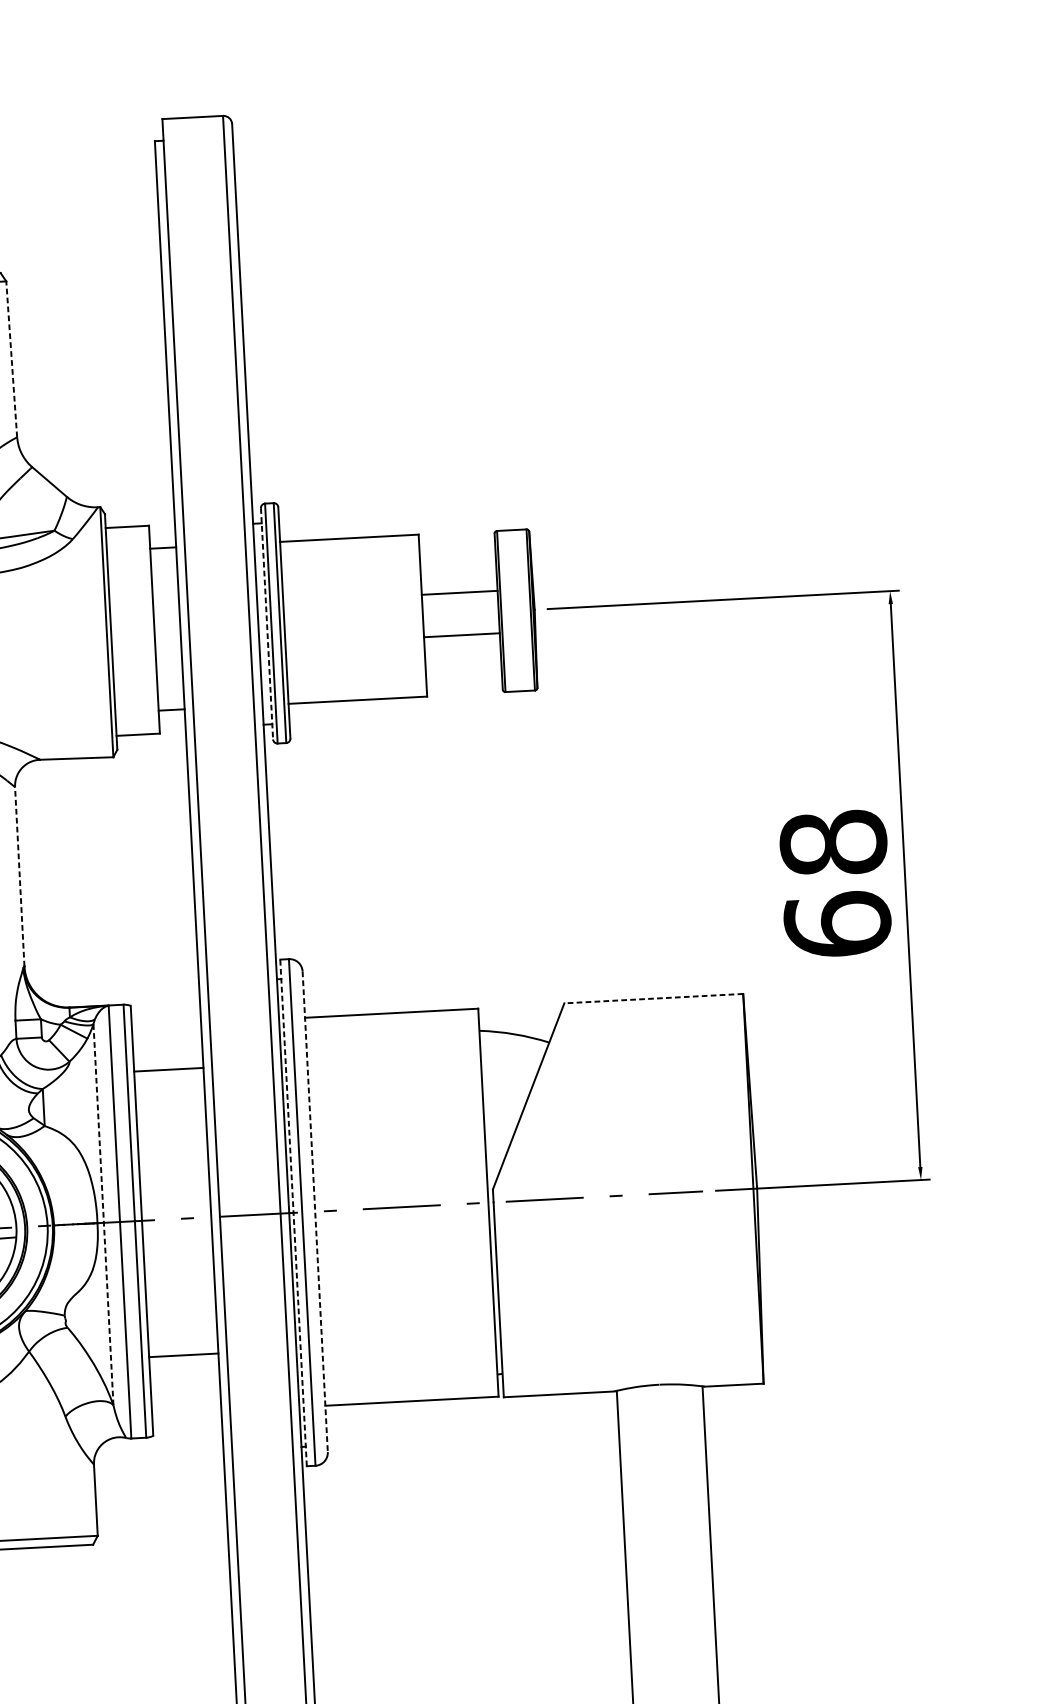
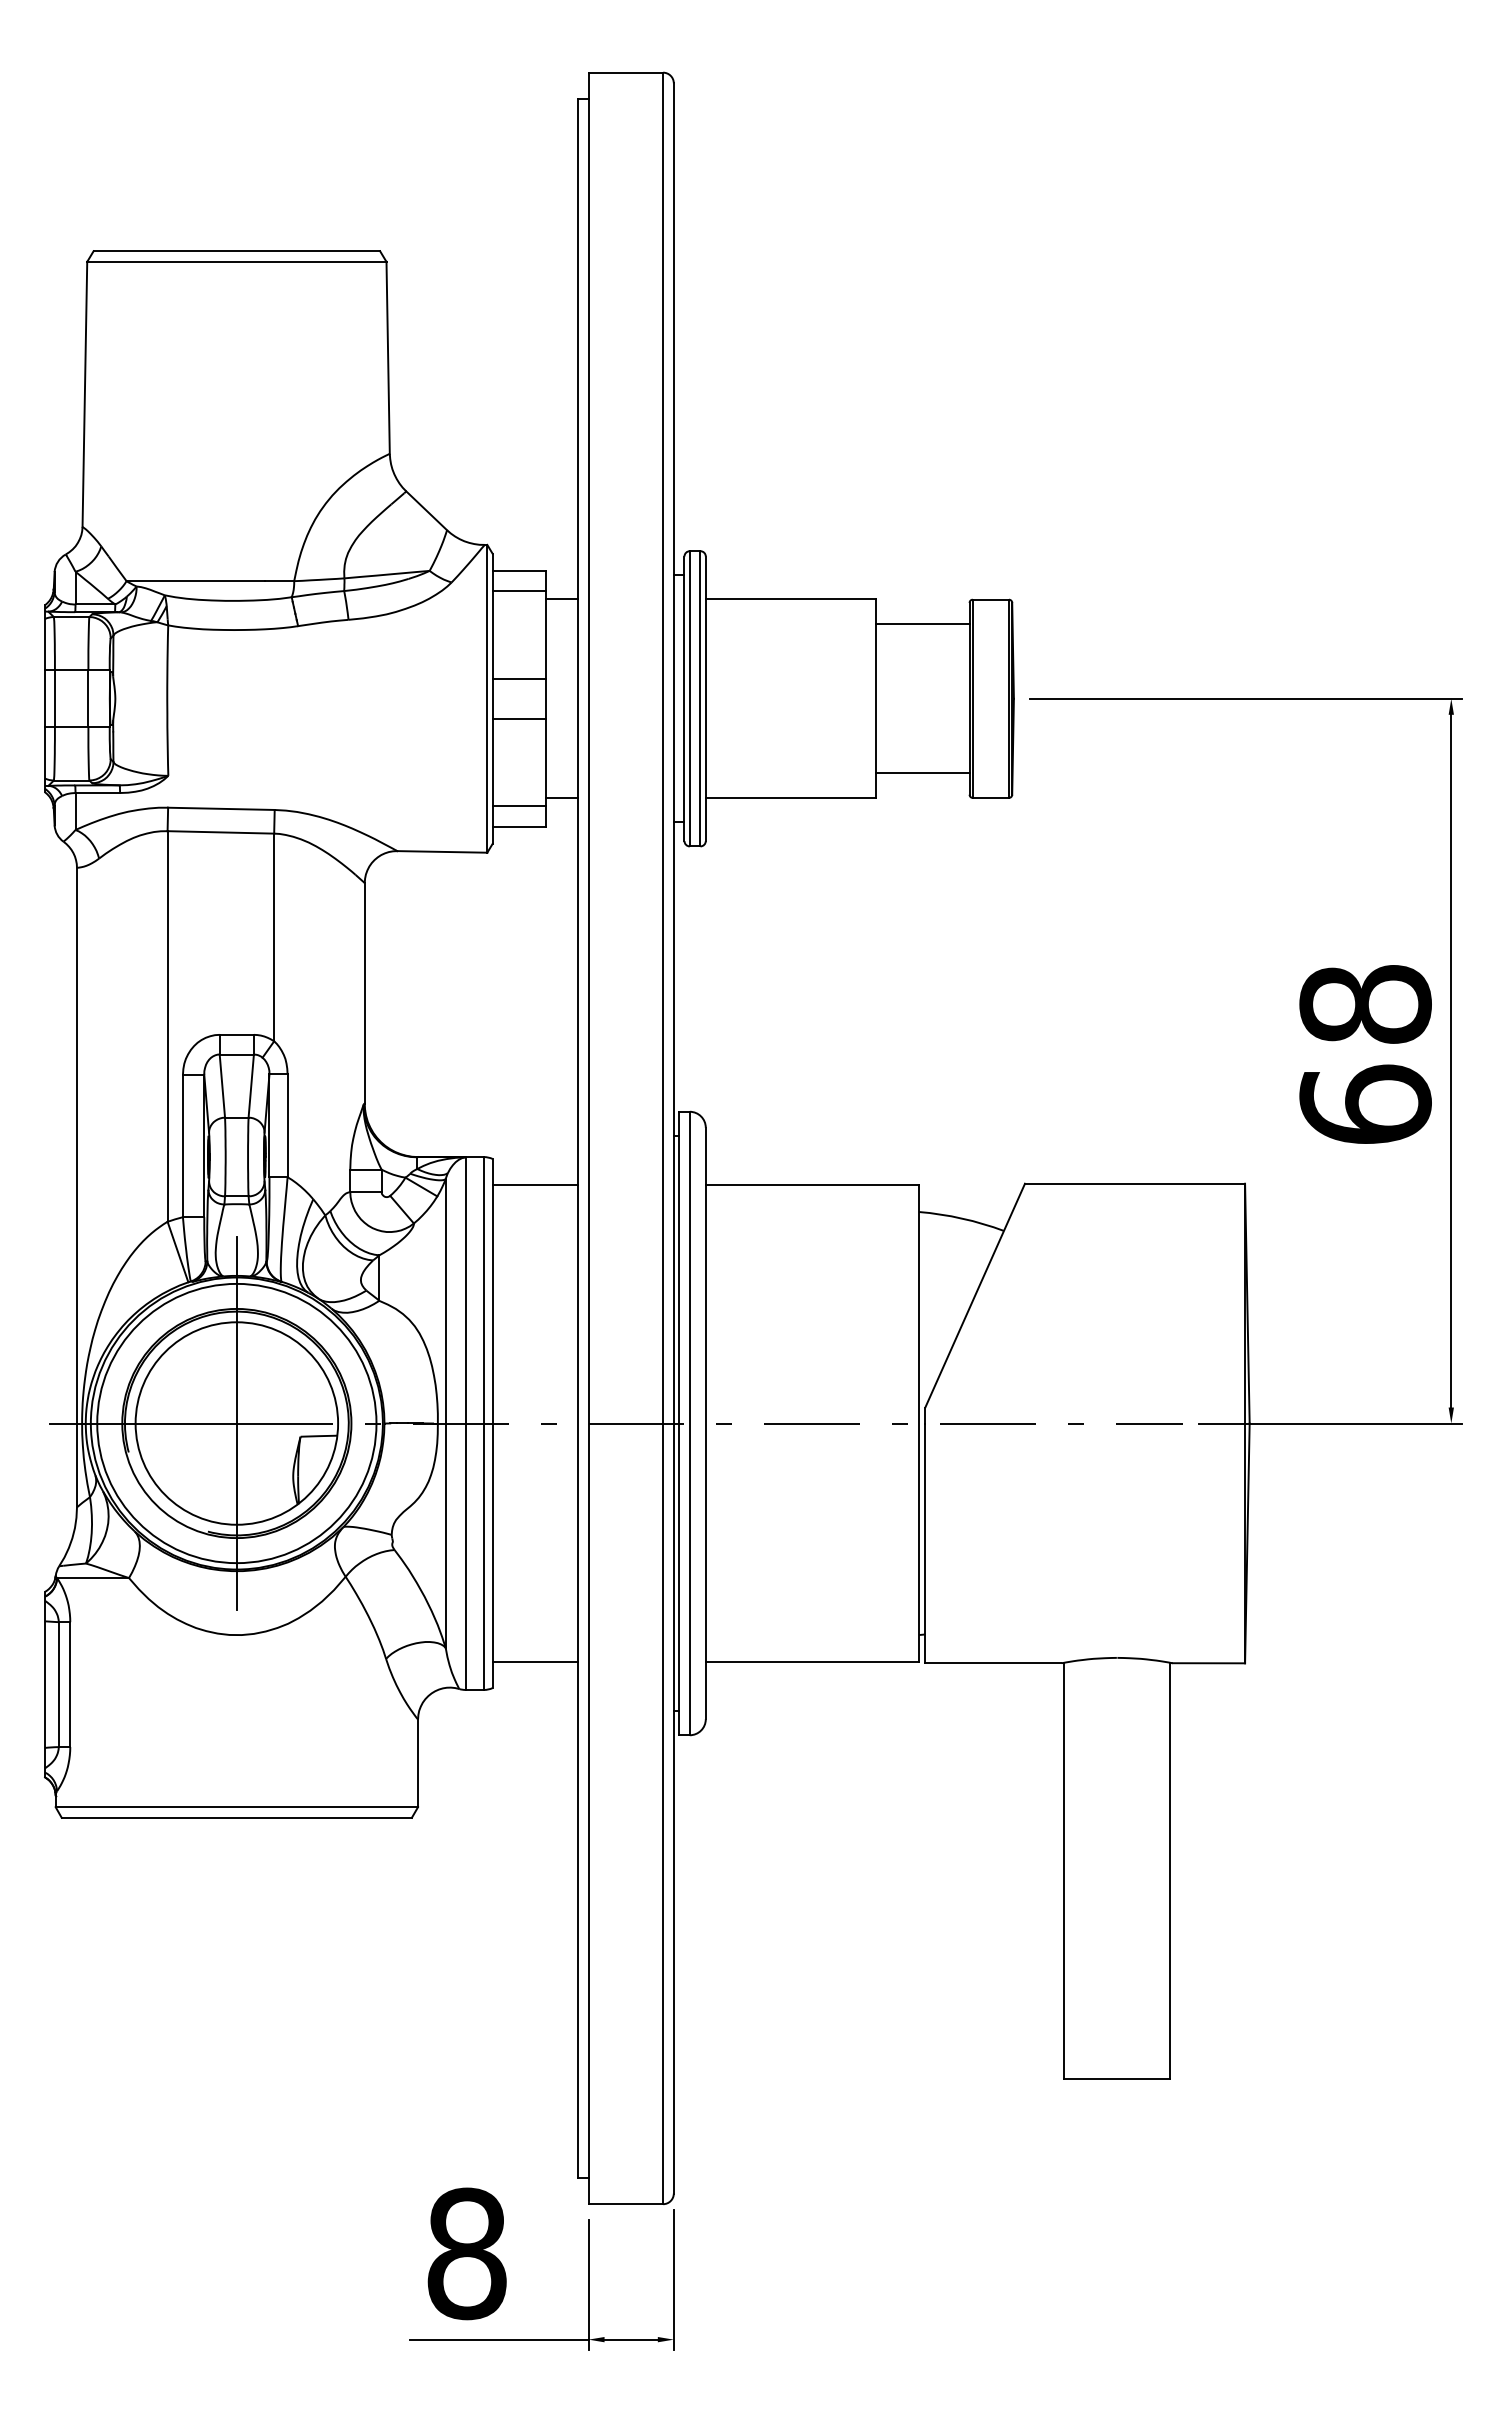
line: (11, 359) -> (388, 357), dashed -> solid
line: (127, 543) -> (518, 591), added
line: (459, 593) -> (922, 624), moved
line: (131, 614) -> (518, 678), added
line: (267, 624) -> (684, 699), dashed -> solid
line: (461, 635) -> (922, 773), moved
line: (133, 647) -> (518, 719), added
line: (136, 718) -> (518, 806), added
line: (19, 876) -> (364, 992), dashed -> solid
line: (653, 998) -> (1134, 1183), dashed -> solid
line: (168, 1069) -> (534, 1184), moved
line: (314, 1211) -> (705, 1423), dashed -> solid
line: (293, 1212) -> (679, 1423), dashed -> solid
line: (103, 1214) -> (445, 1413), dashed -> solid
line: (183, 1355) -> (534, 1662), moved

